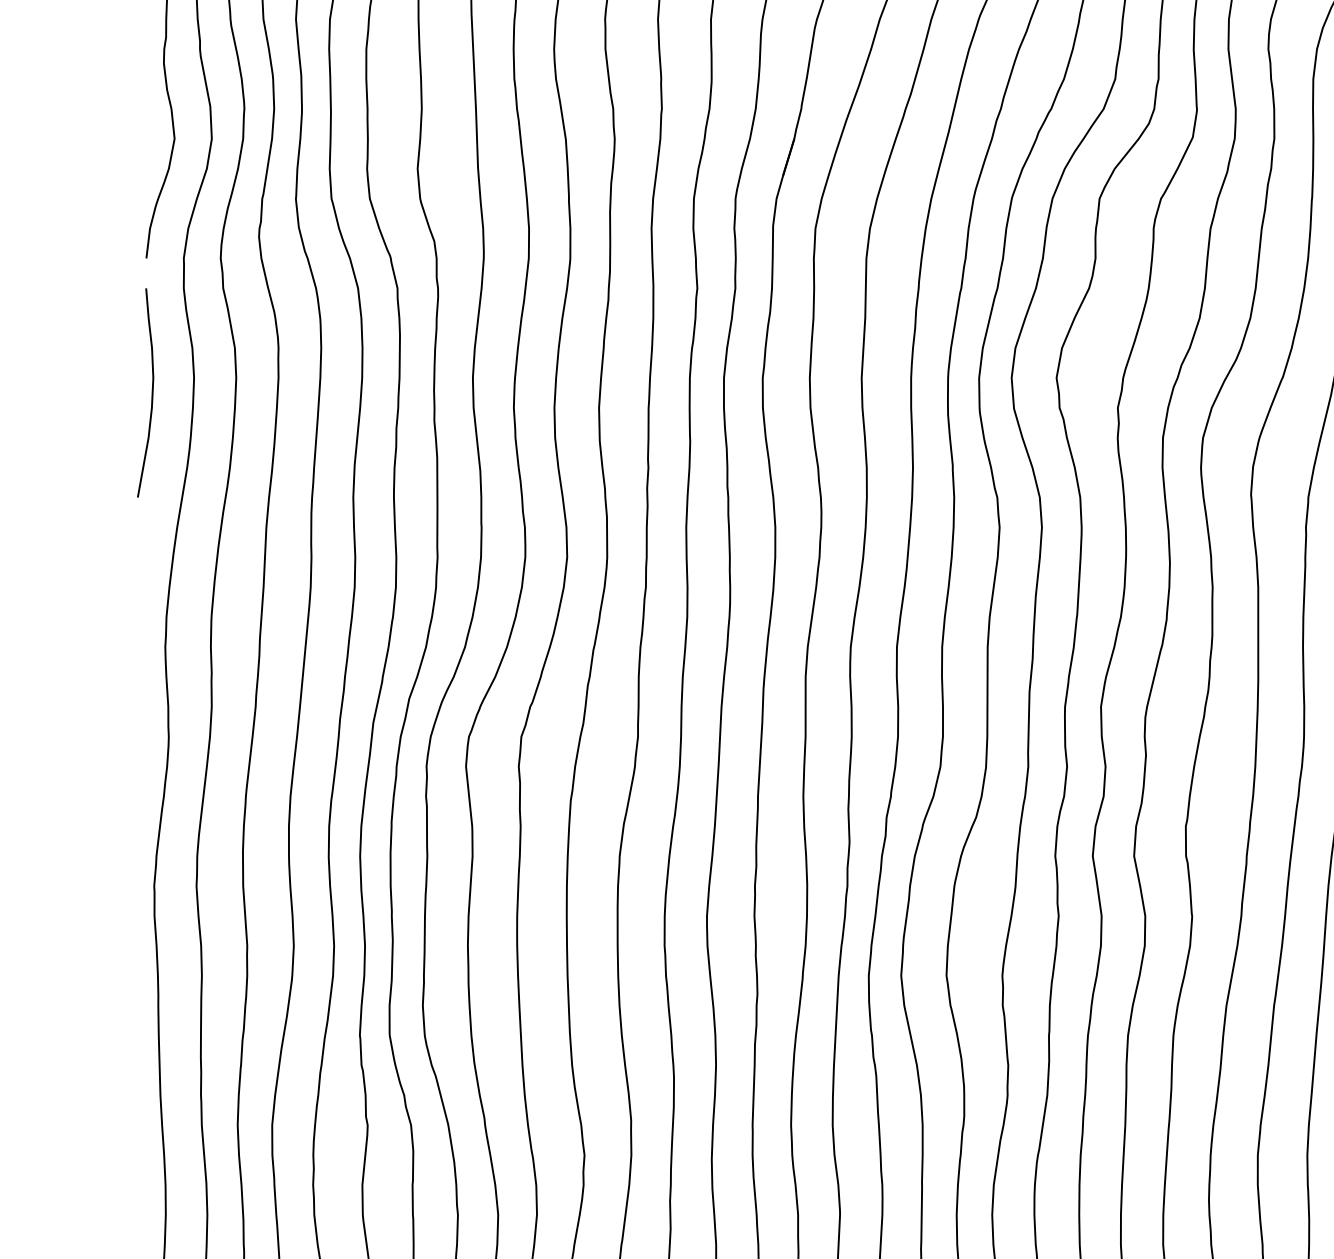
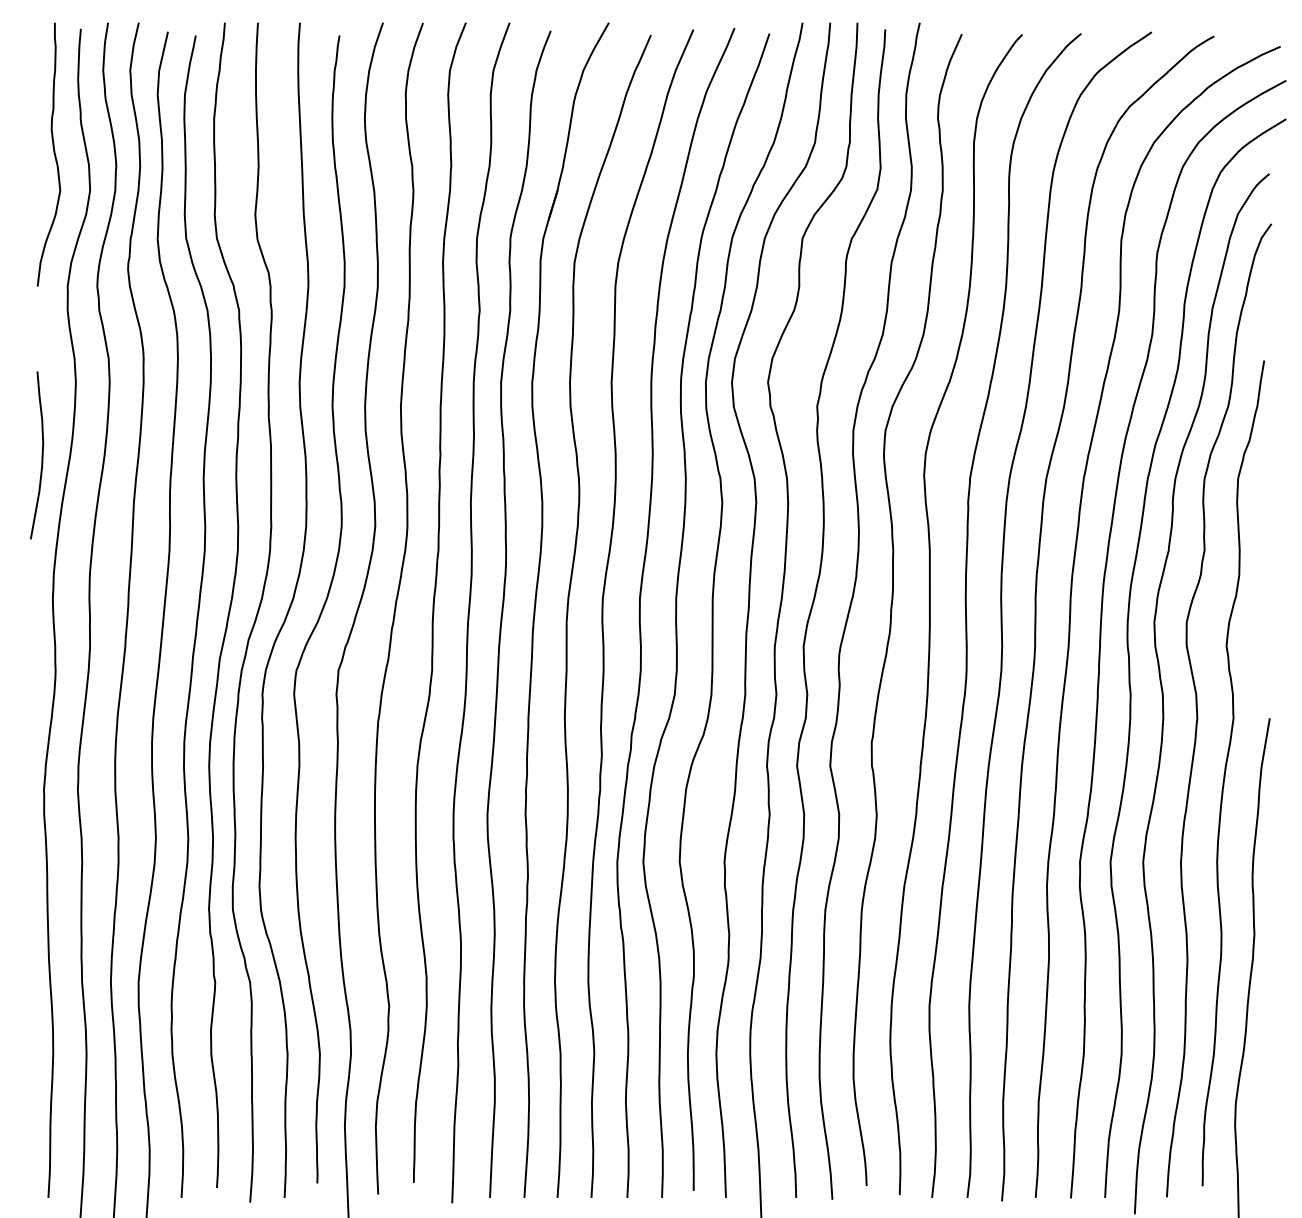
curve: (151, 392) -> (41, 455), moved

